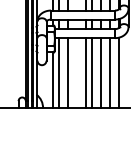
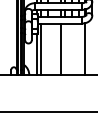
line: (67, 73) -> (47, 49), removed
line: (92, 73) -> (65, 49), removed
line: (101, 73) -> (72, 49), removed
line: (109, 73) -> (78, 49), removed

